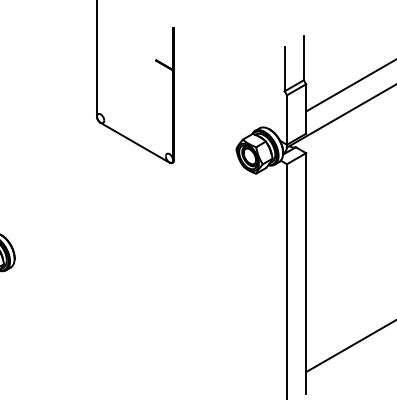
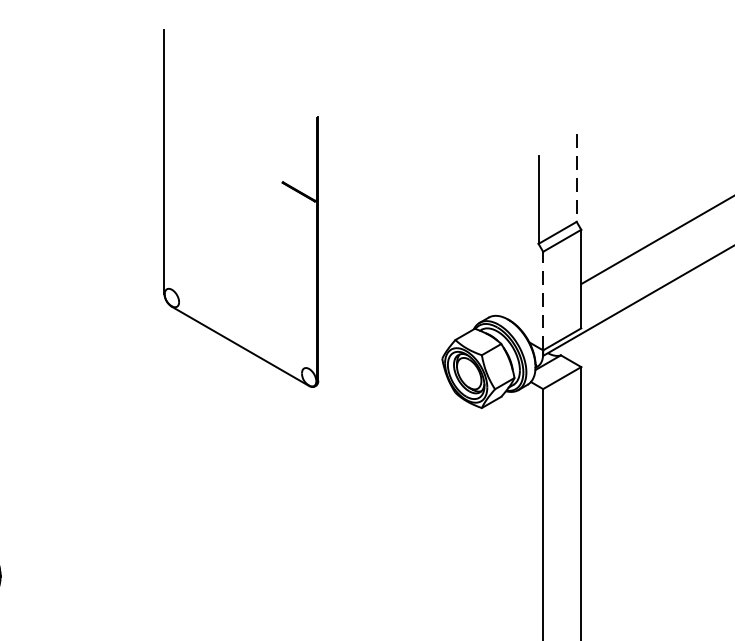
line: (303, 58) -> (576, 178), solid -> dashed
line: (286, 120) -> (542, 301), solid -> dashed

